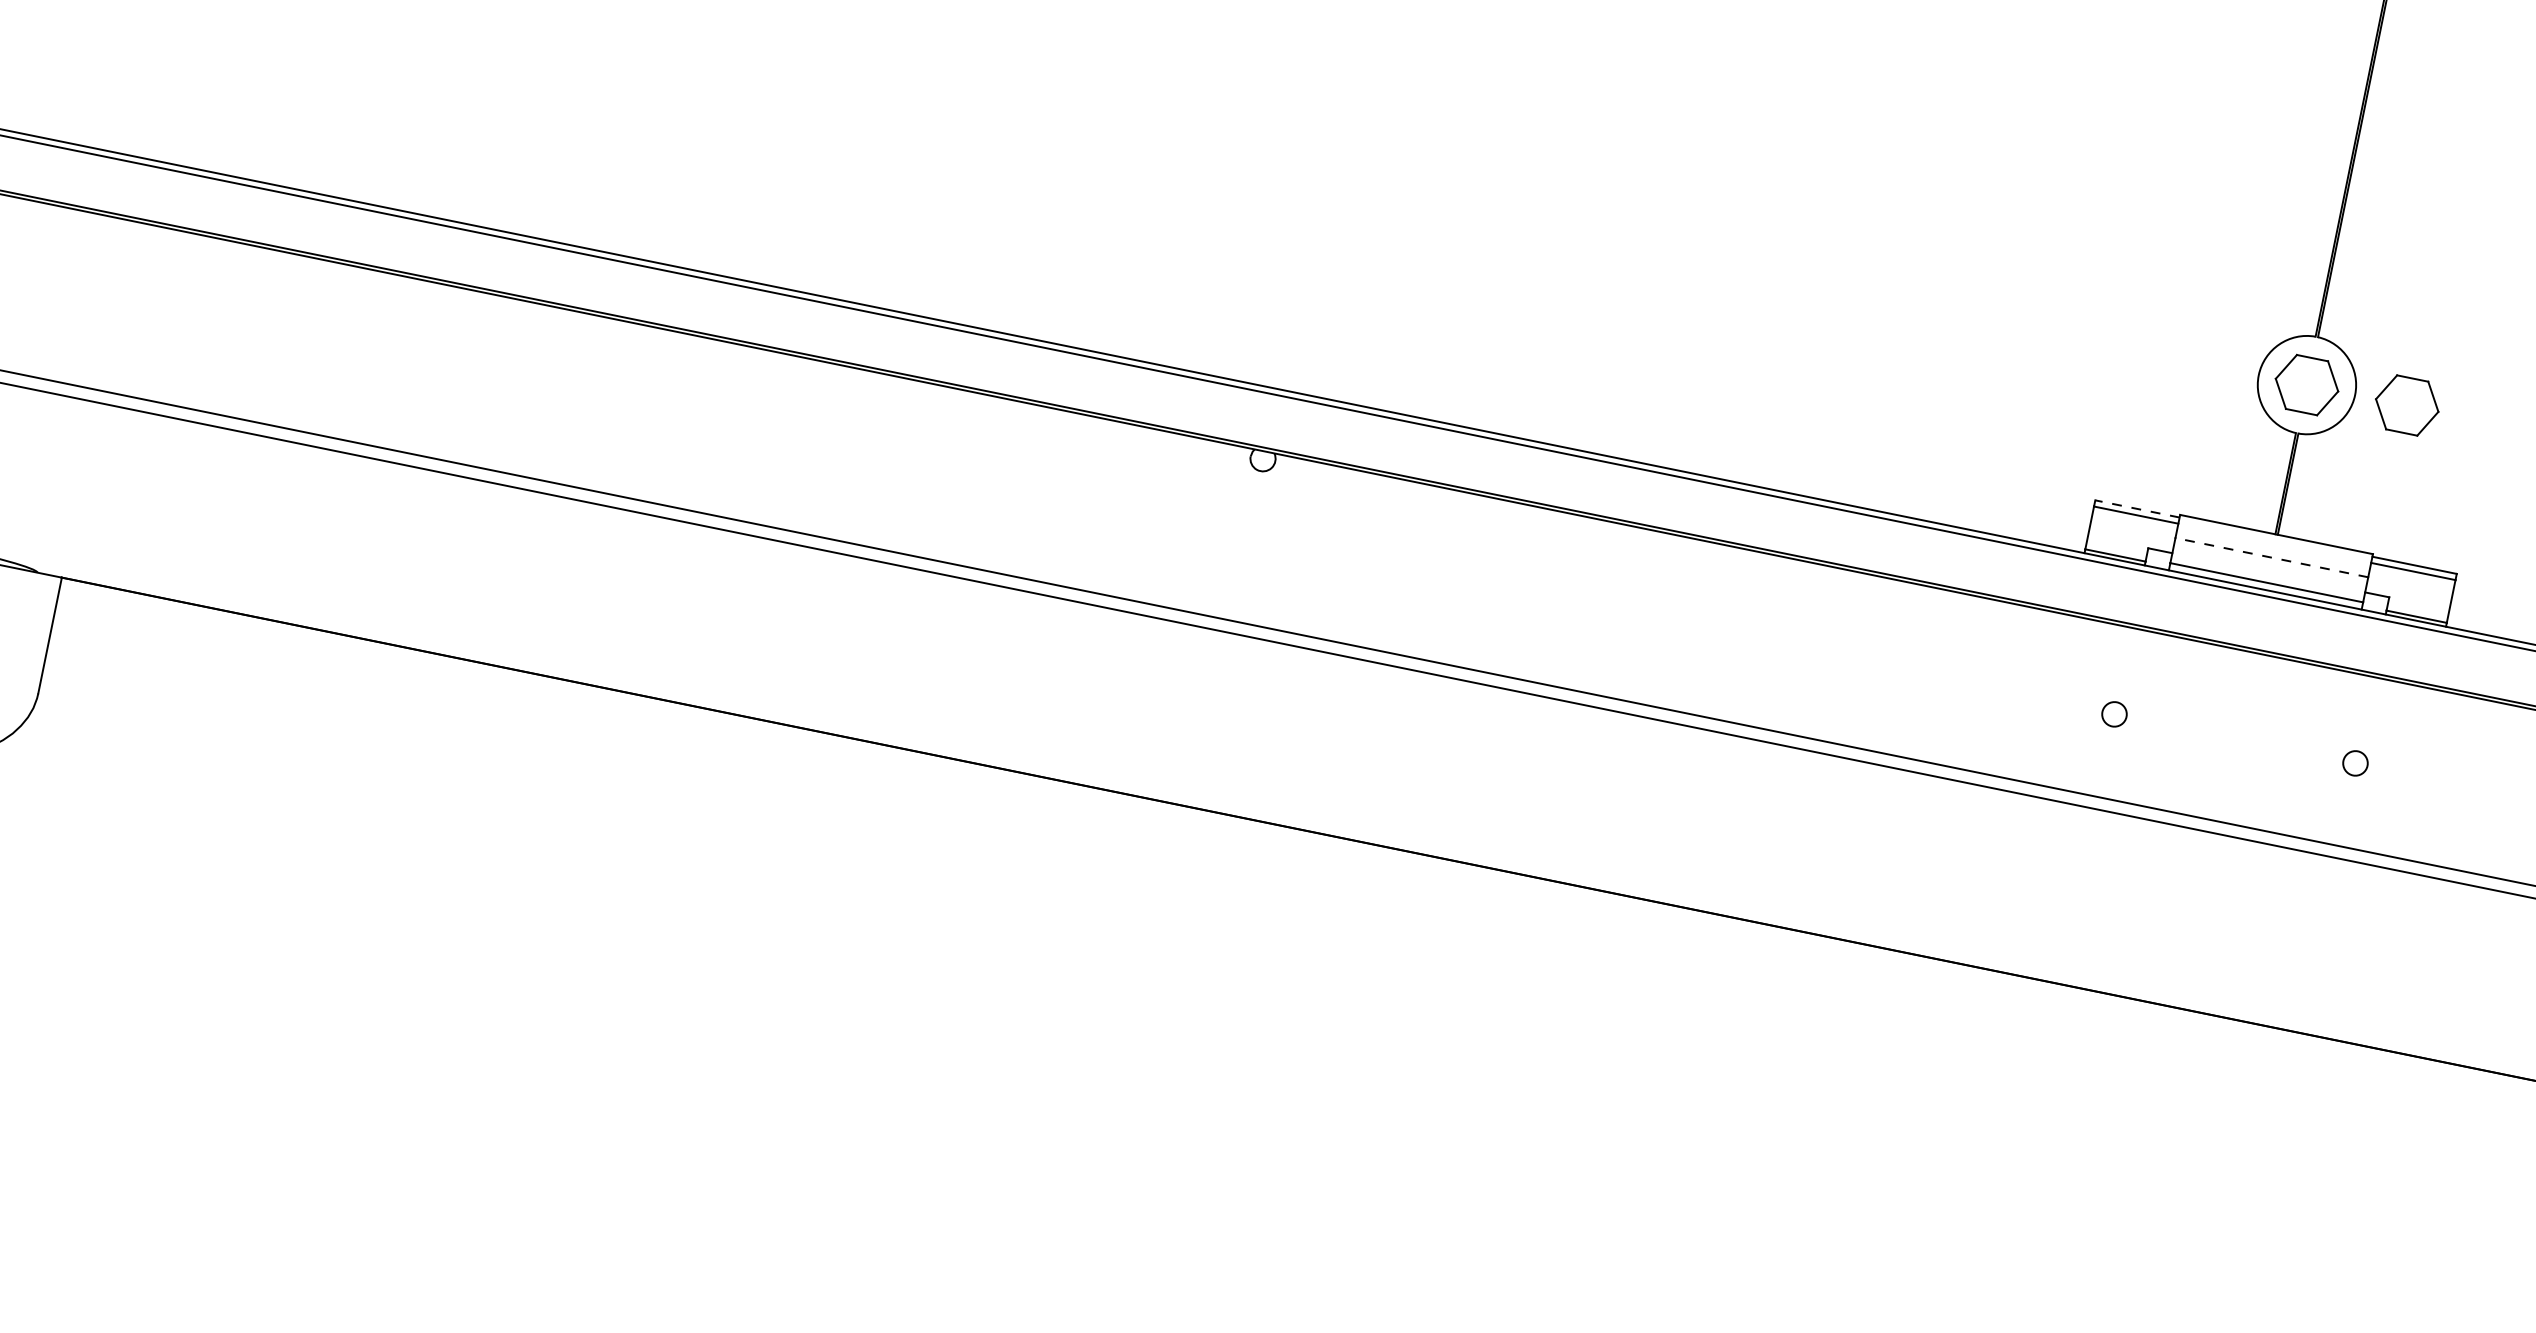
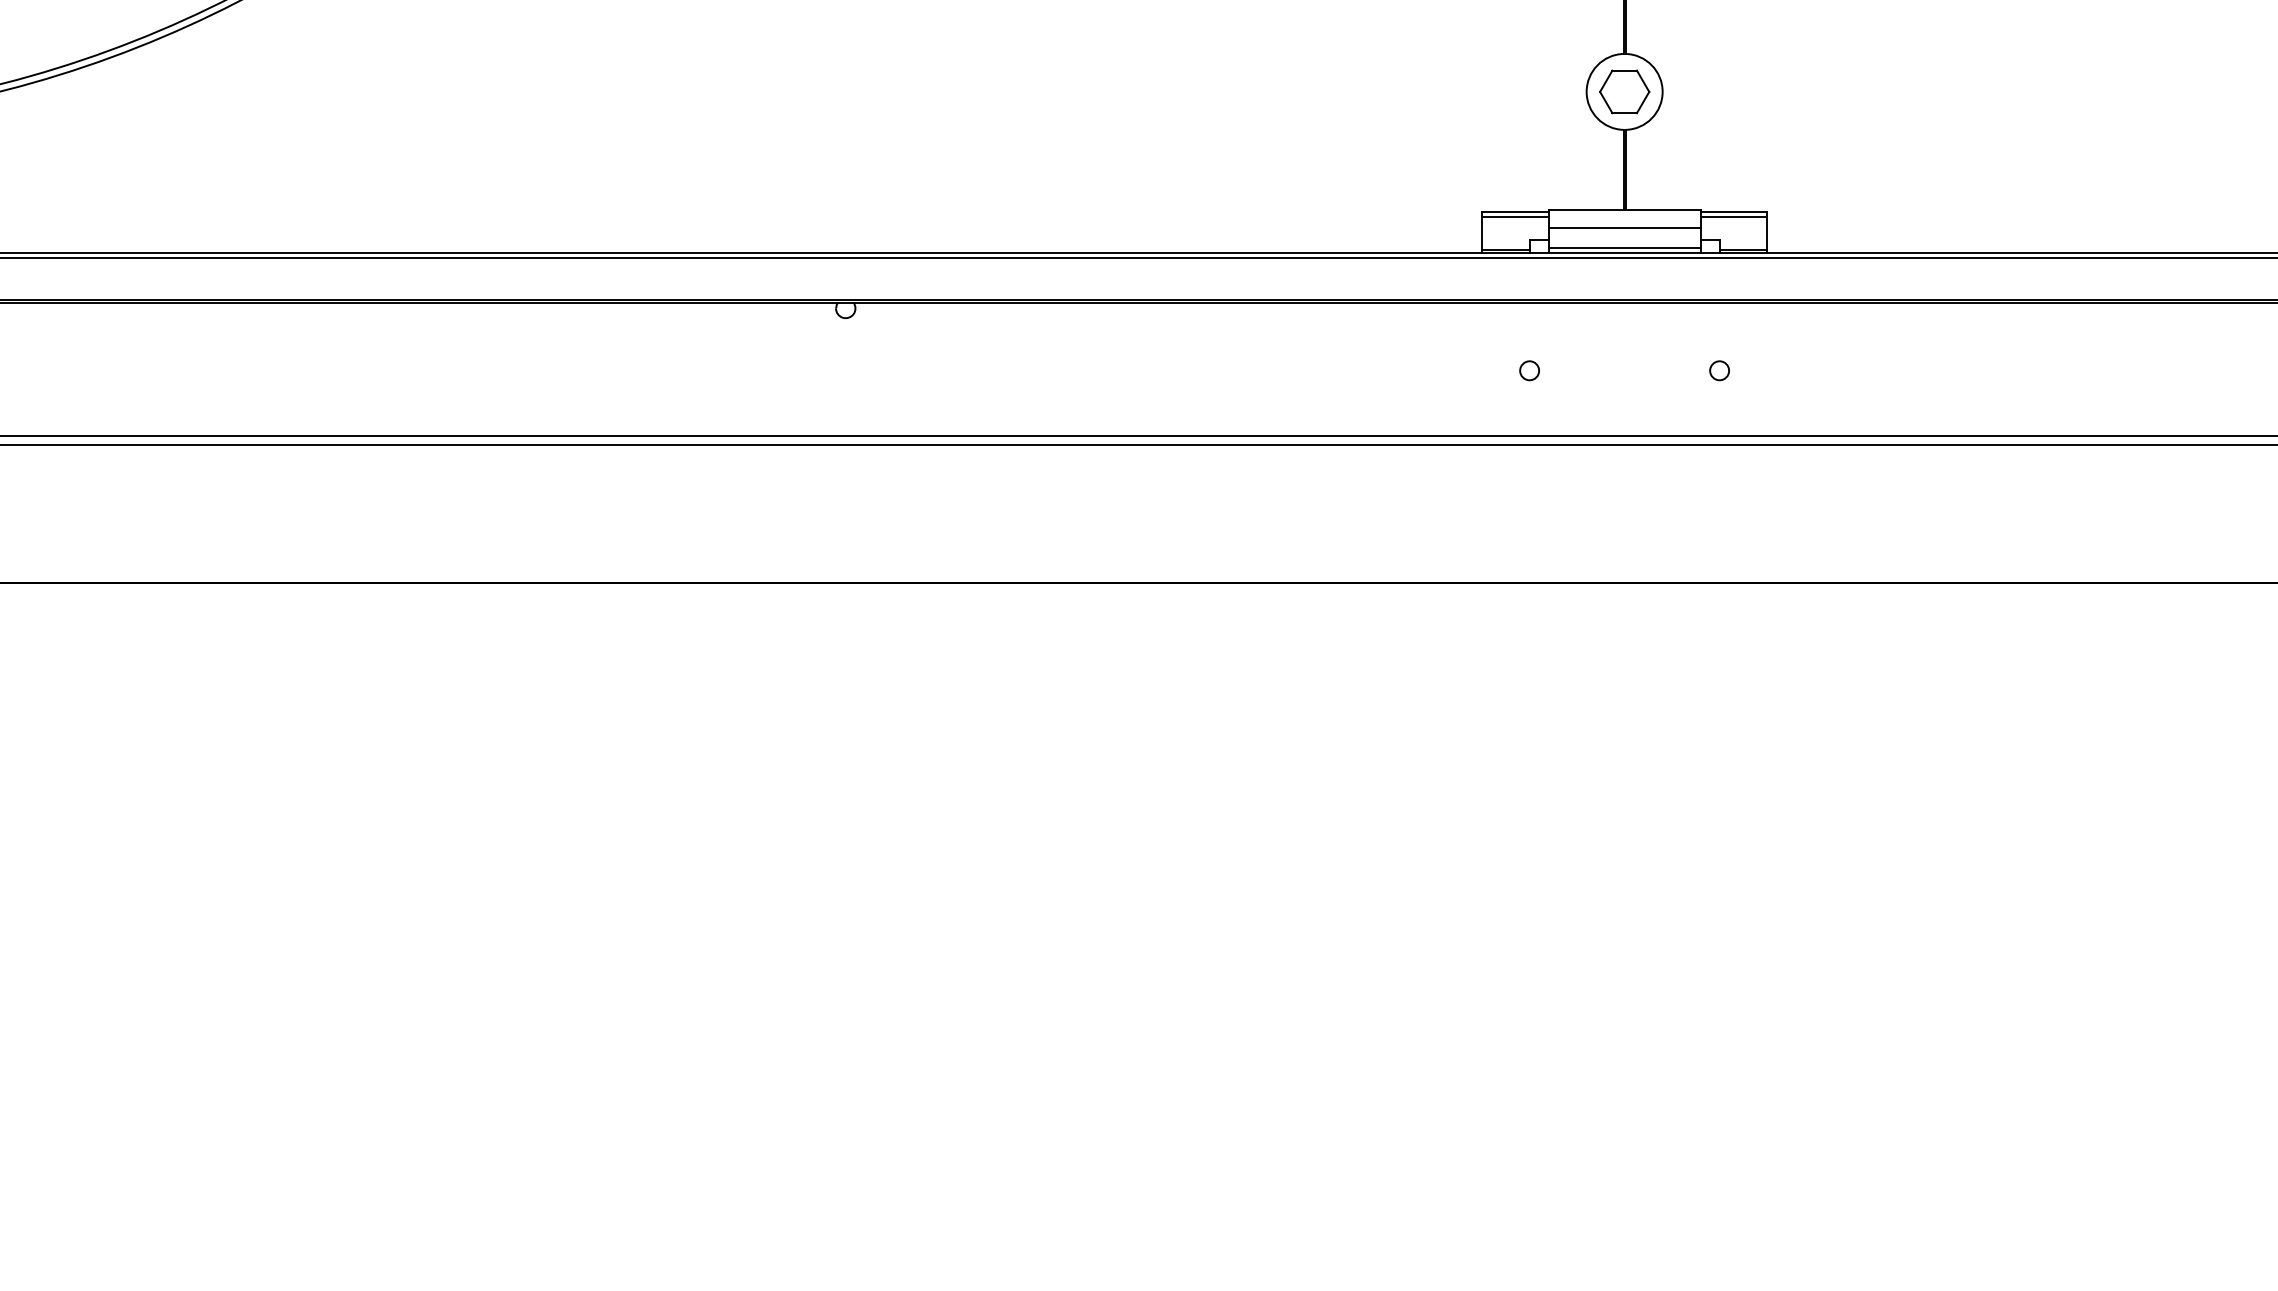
part: (2407, 404) -> (1703, 91), removed
line: (2136, 508) -> (1514, 211), dashed -> solid
line: (2271, 557) -> (1624, 227), dashed -> solid

